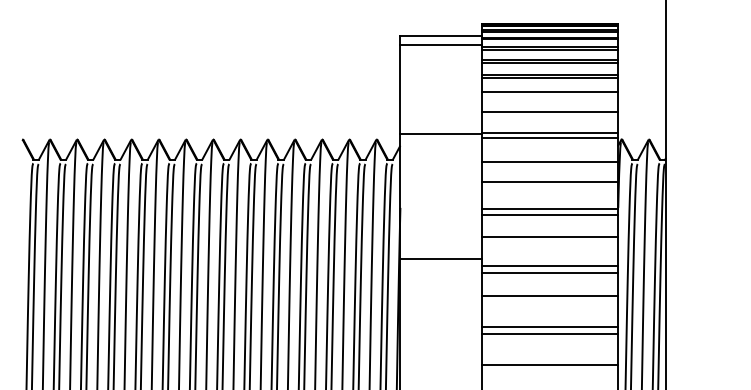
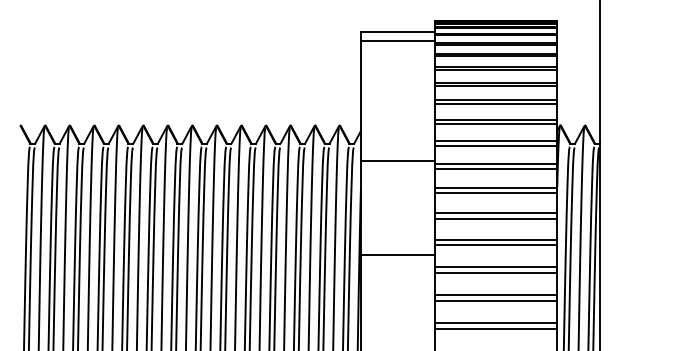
line: (550, 96) -> (496, 86), added
line: (550, 116) -> (496, 104), added
line: (441, 134) -> (397, 161), moved
line: (550, 156) -> (496, 140), added
line: (550, 187) -> (496, 168), added
line: (550, 243) -> (496, 219), added
line: (441, 258) -> (397, 255), moved
line: (550, 302) -> (496, 272), added
line: (550, 358) -> (496, 322), added

